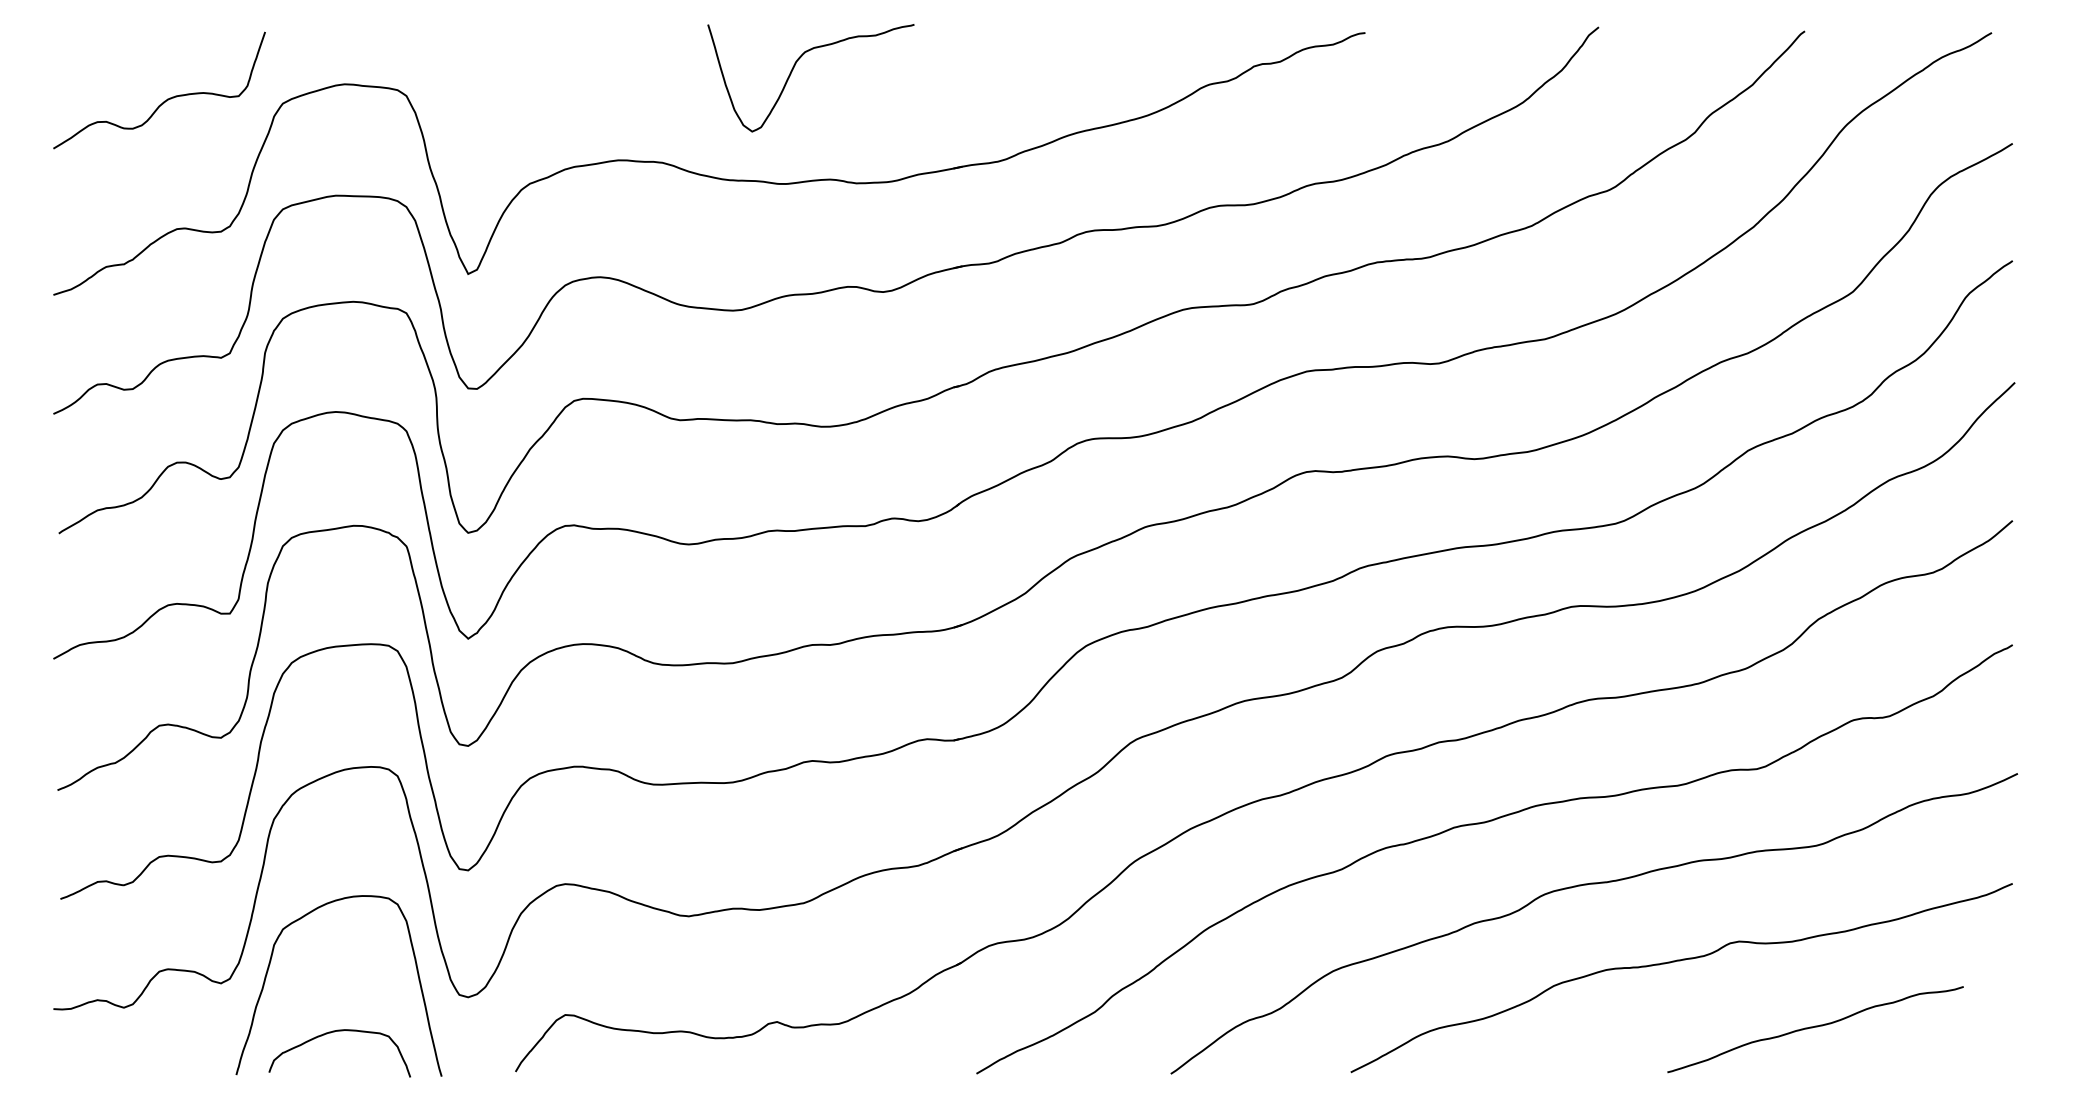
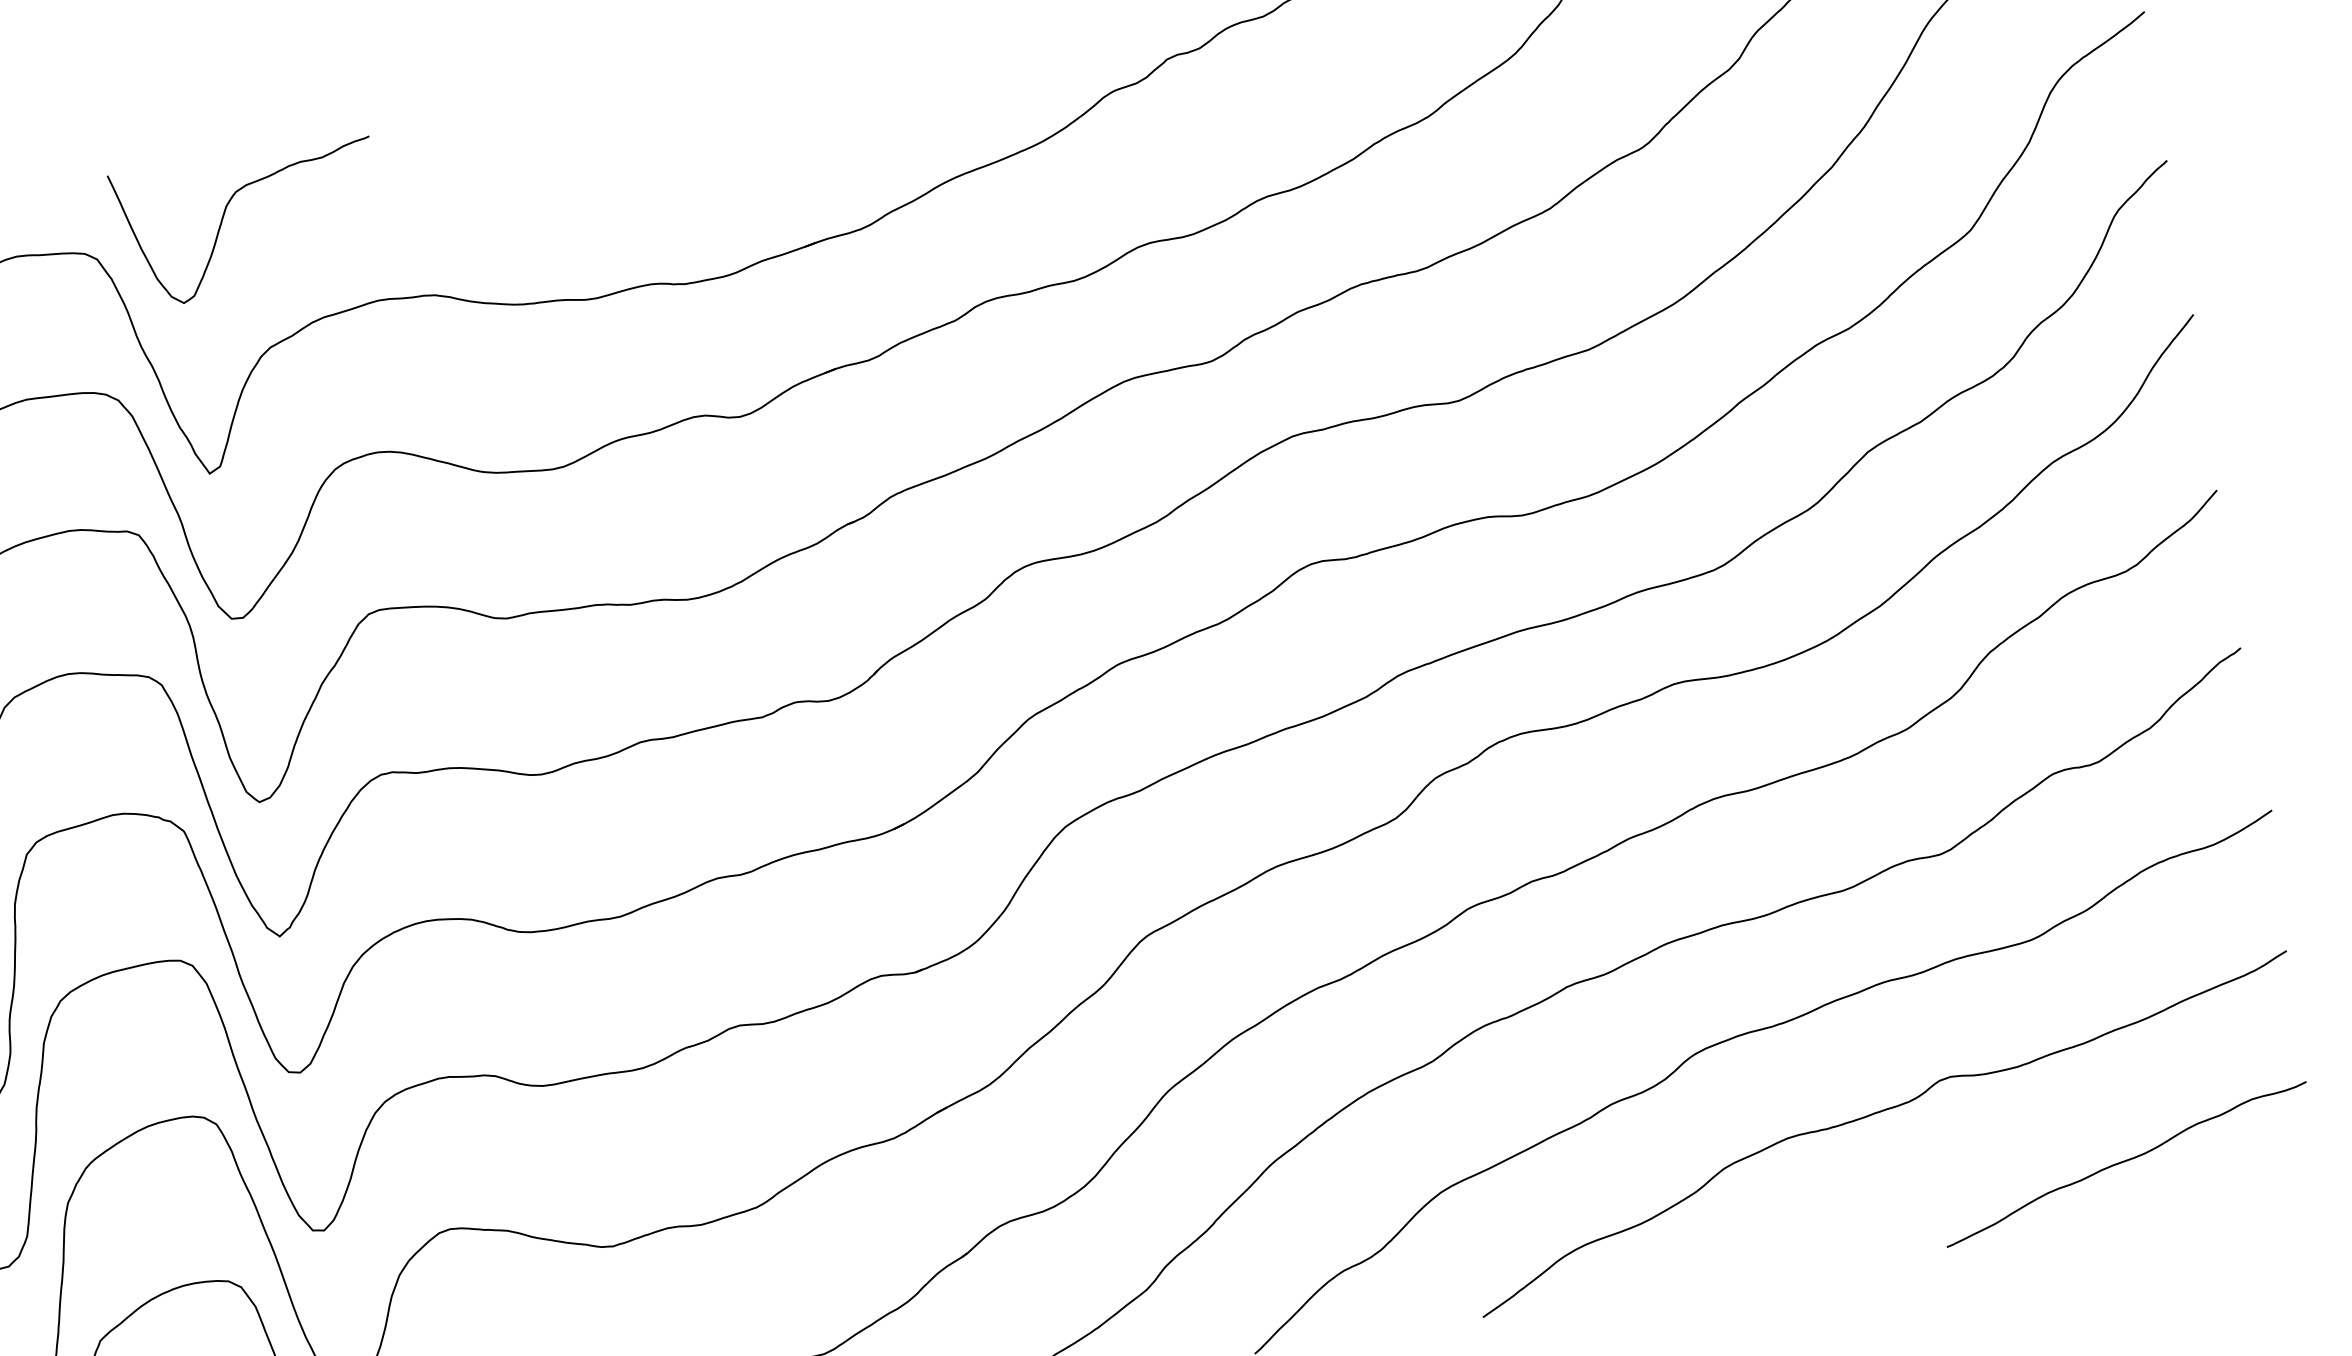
curve: (792, 72) -> (223, 220), moved
curve: (1815, 1027) -> (2126, 1161), moved

